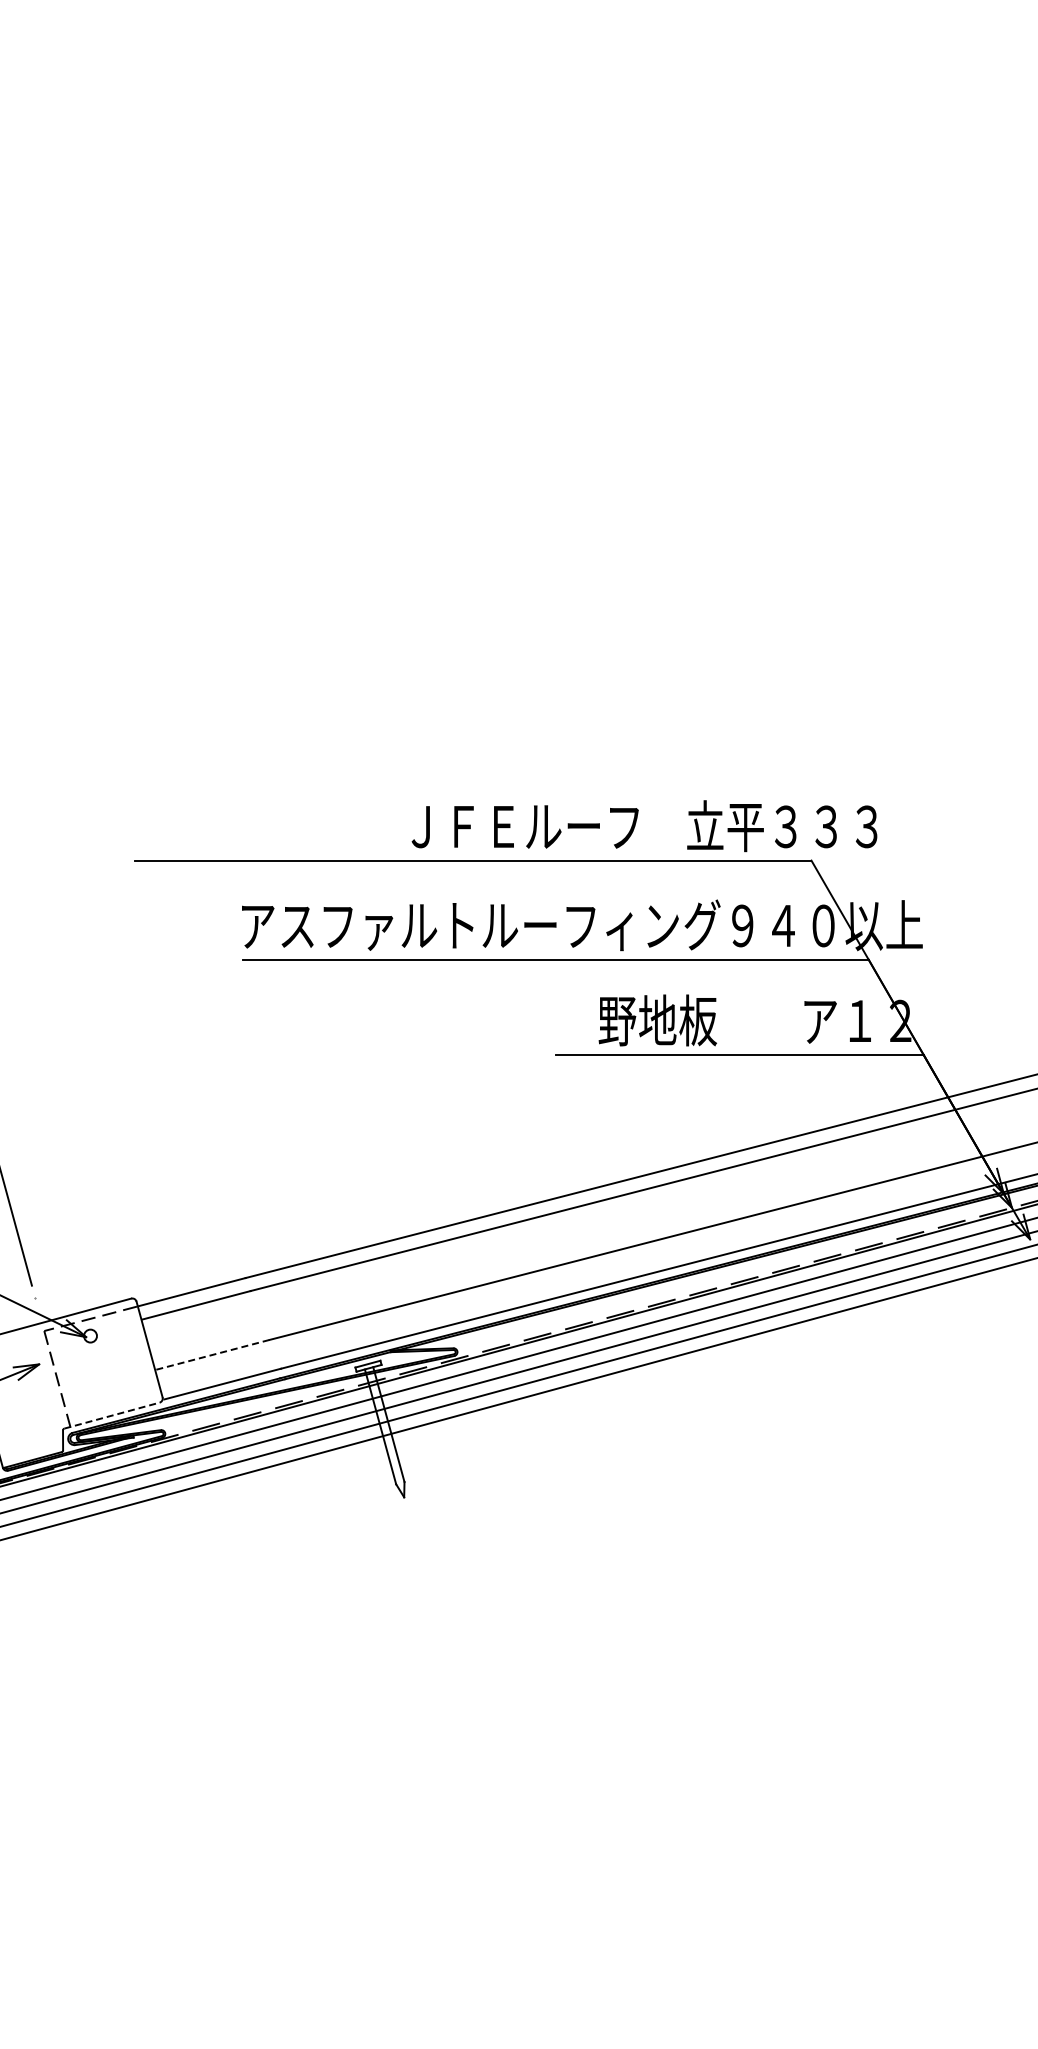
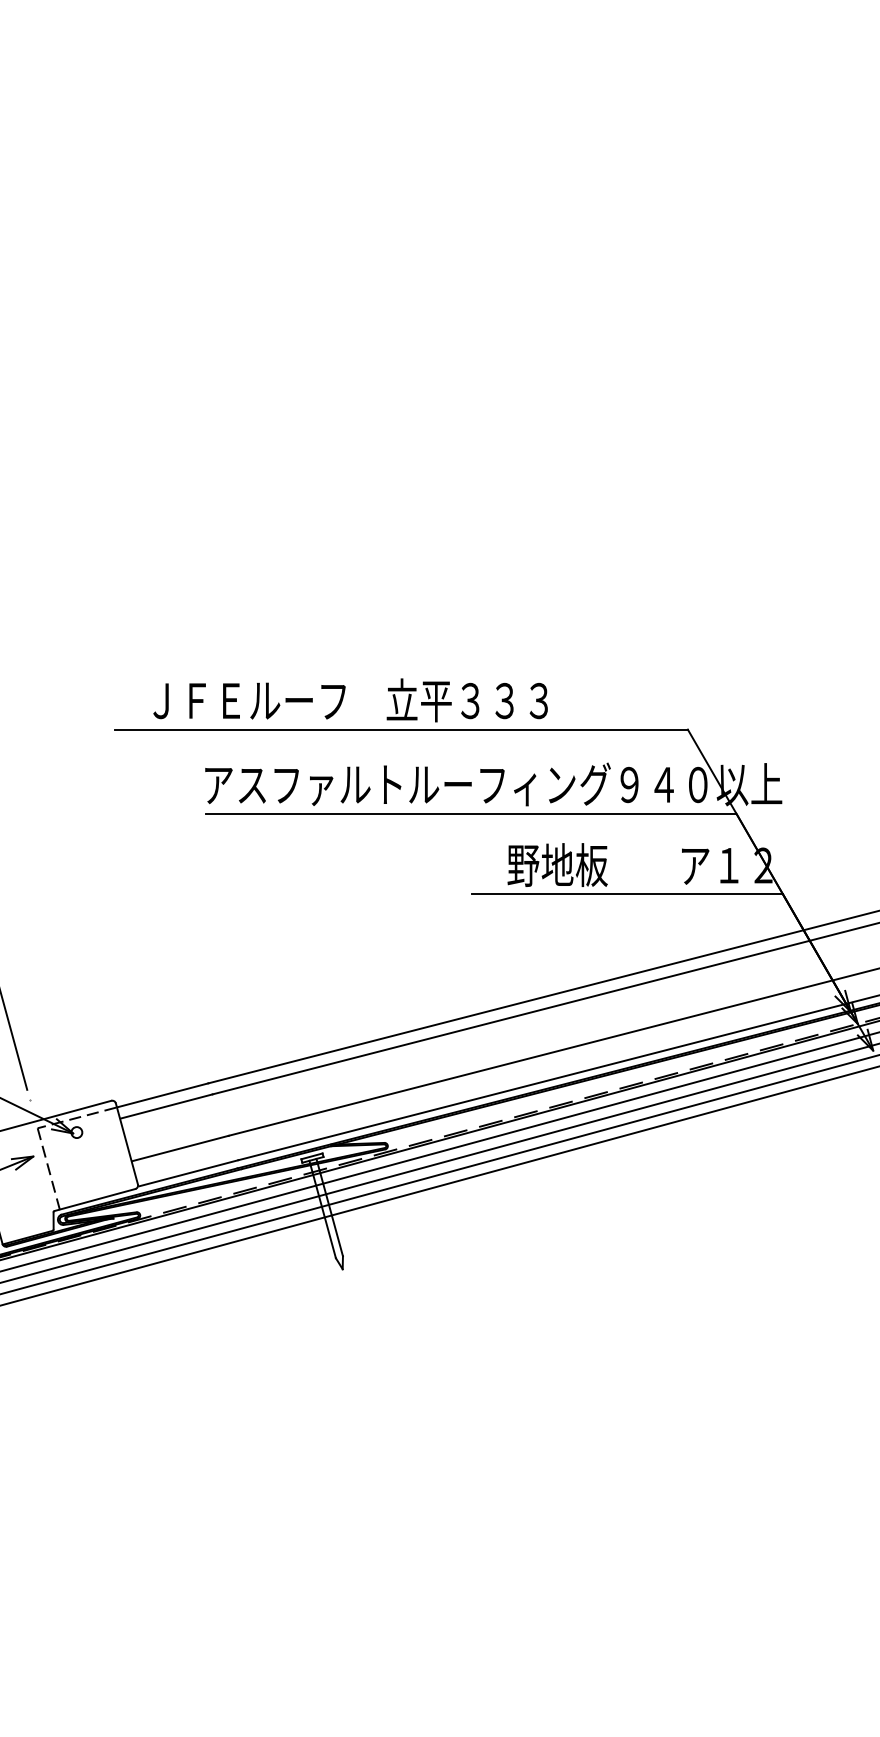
text: (644, 826) -> (350, 700), moved
line: (213, 1354) -> (181, 1148), dashed -> solid
line: (112, 1415) -> (95, 1199), dashed -> solid

